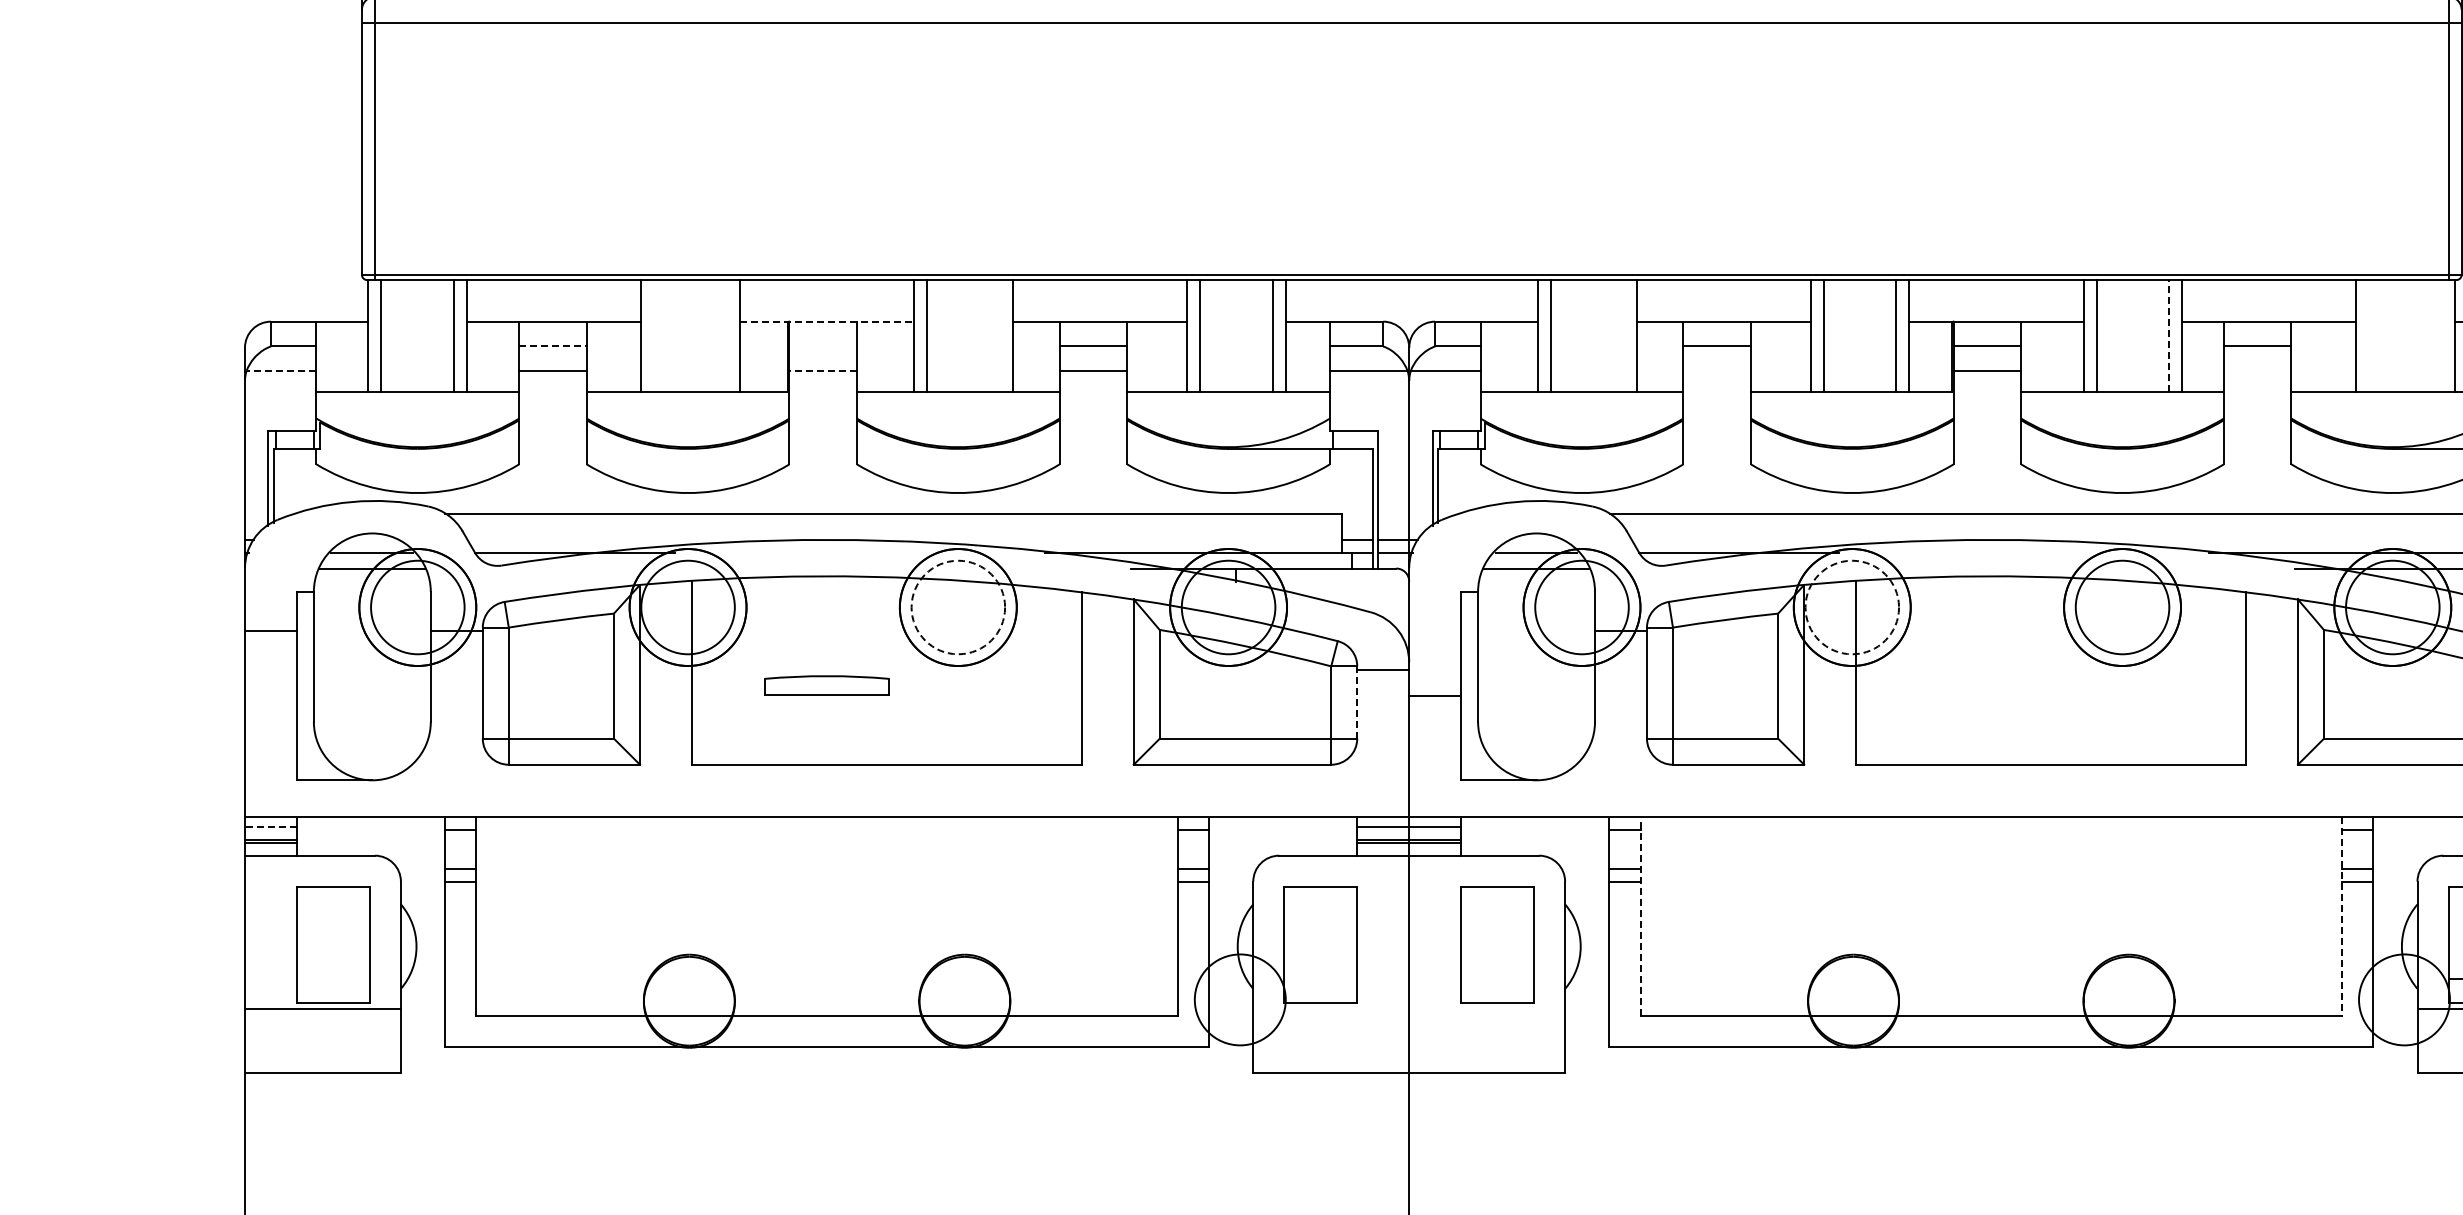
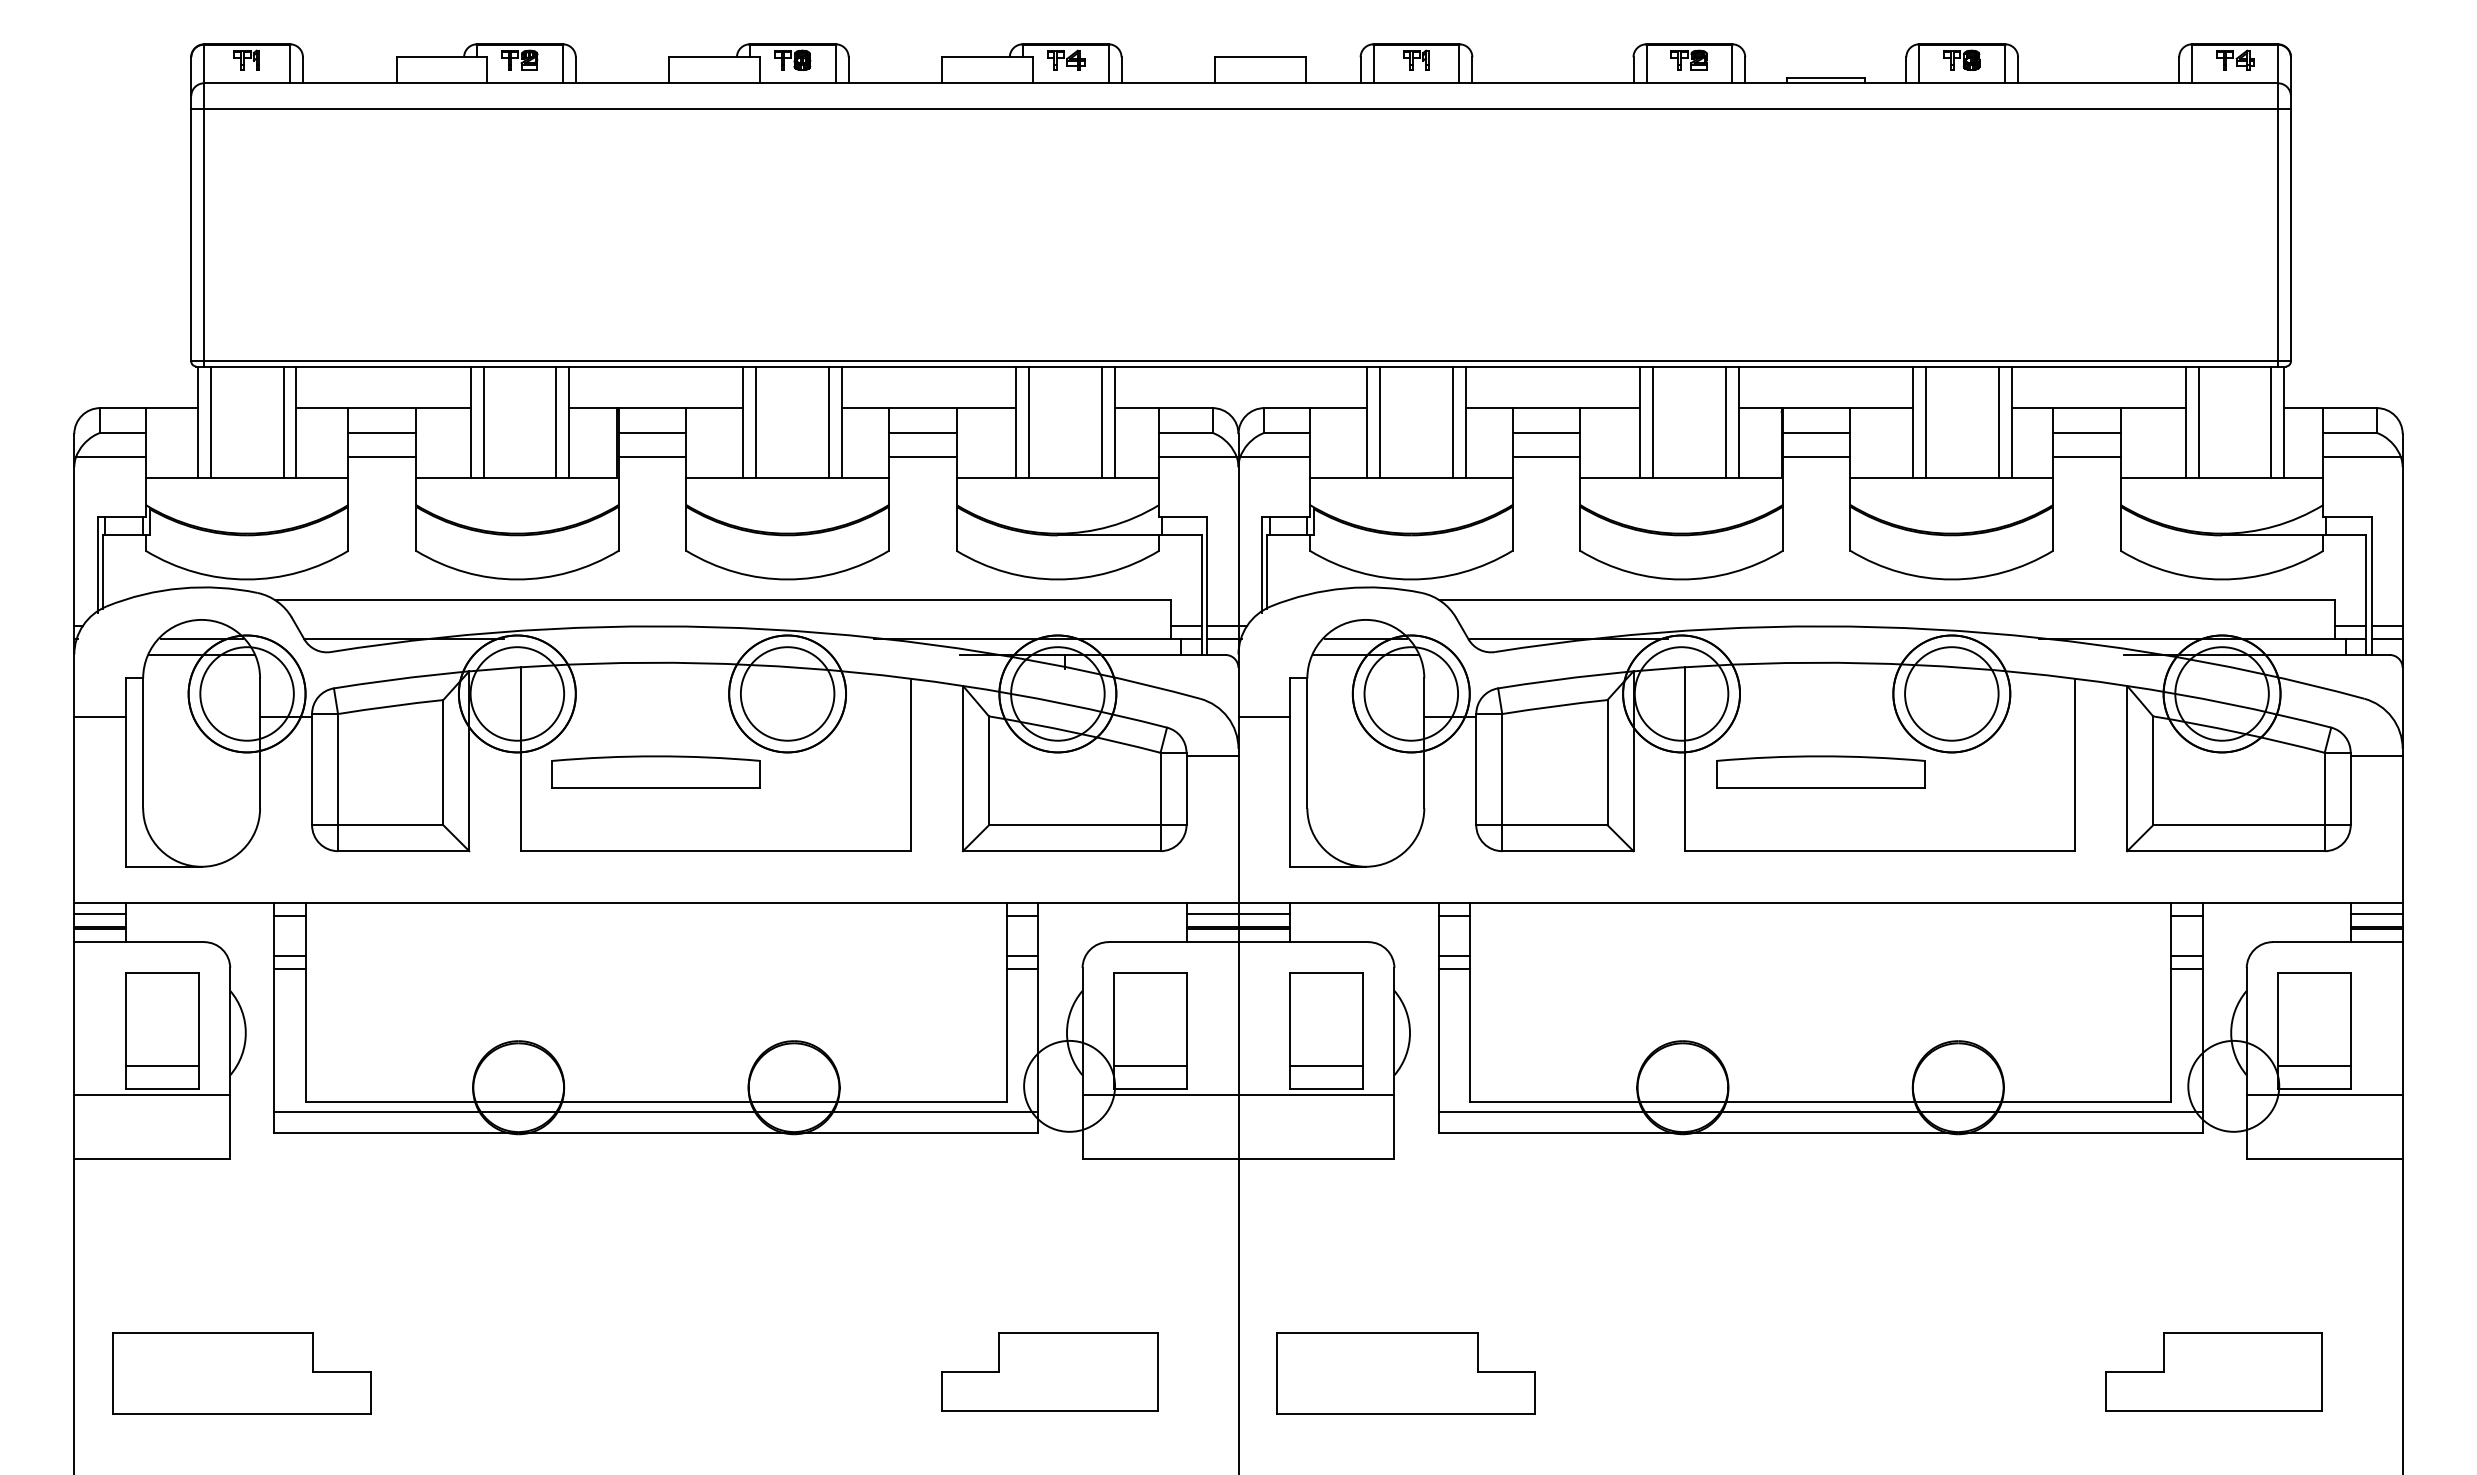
line: (827, 322) -> (656, 408), dashed -> solid
line: (654, 336) -> (483, 422), added
line: (727, 336) -> (556, 422), added
line: (1000, 336) -> (829, 422), added
line: (1623, 336) -> (1452, 422), added
line: (2169, 336) -> (1998, 422), dashed -> solid
line: (2369, 336) -> (2198, 422), added
line: (2442, 336) -> (2271, 422), added
line: (553, 346) -> (382, 432), dashed -> solid
line: (823, 346) -> (652, 432), added
line: (281, 371) -> (110, 457), dashed -> solid
line: (823, 371) -> (652, 457), dashed -> solid
line: (1717, 371) -> (1546, 457), added
line: (2257, 371) -> (2086, 457), added
circle: (958, 607) -> (787, 693), dashed -> solid
circle: (1852, 607) -> (1681, 693), dashed -> solid
part: (826, 685) -> (655, 771), size x1.67
part: (1991, 685) -> (1820, 771), added
line: (1435, 696) -> (1264, 717), moved
line: (1357, 702) -> (1186, 788), dashed -> solid
line: (271, 827) -> (100, 913), dashed -> solid
line: (1640, 916) -> (1469, 1002), dashed -> solid
line: (2342, 917) -> (2171, 1003), dashed -> solid
line: (333, 979) -> (162, 1065), added
line: (1320, 979) -> (1149, 1065), added
line: (1497, 979) -> (1326, 1065), added
line: (1409, 1009) -> (1238, 1095), added
line: (827, 1026) -> (656, 1112), added
line: (1991, 1026) -> (1820, 1112), added

